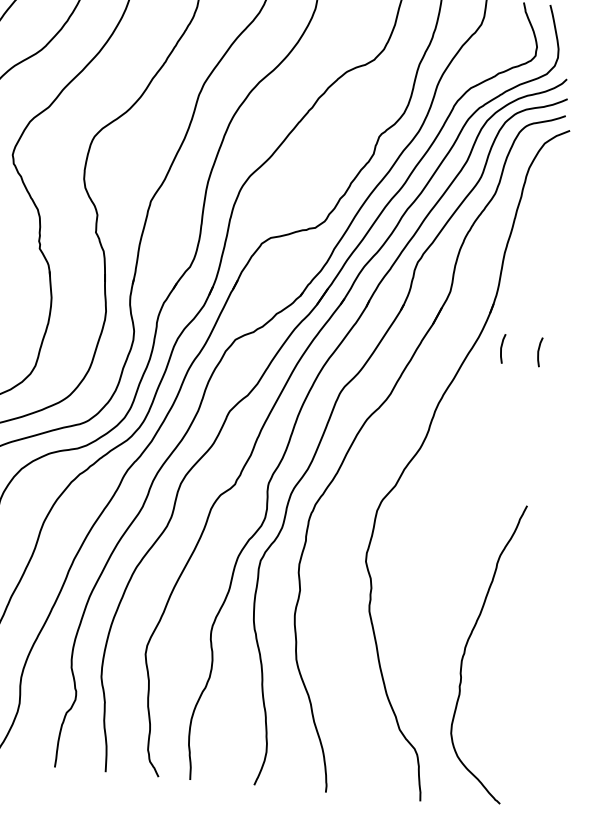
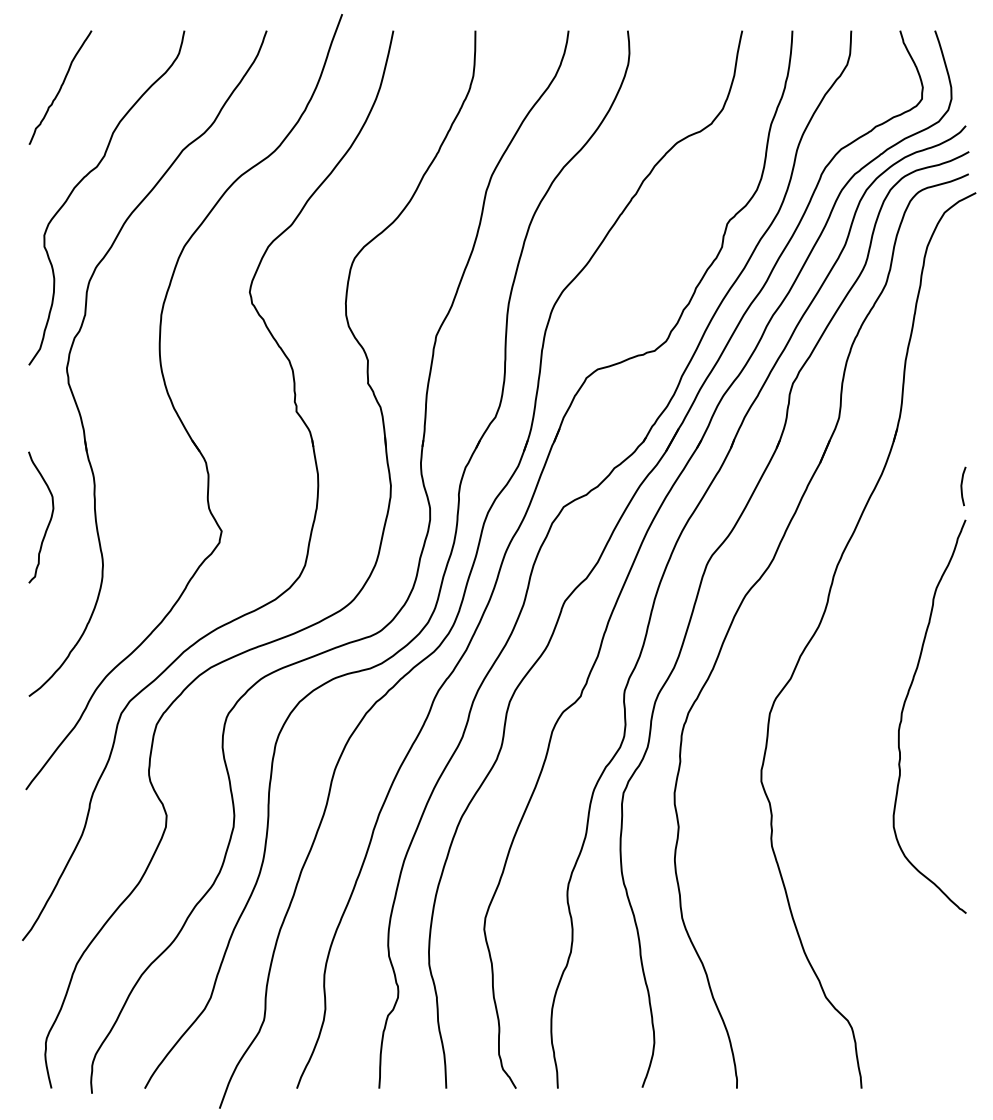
curve: (501, 348) -> (913, 486), removed
curve: (466, 646) -> (903, 711), moved

